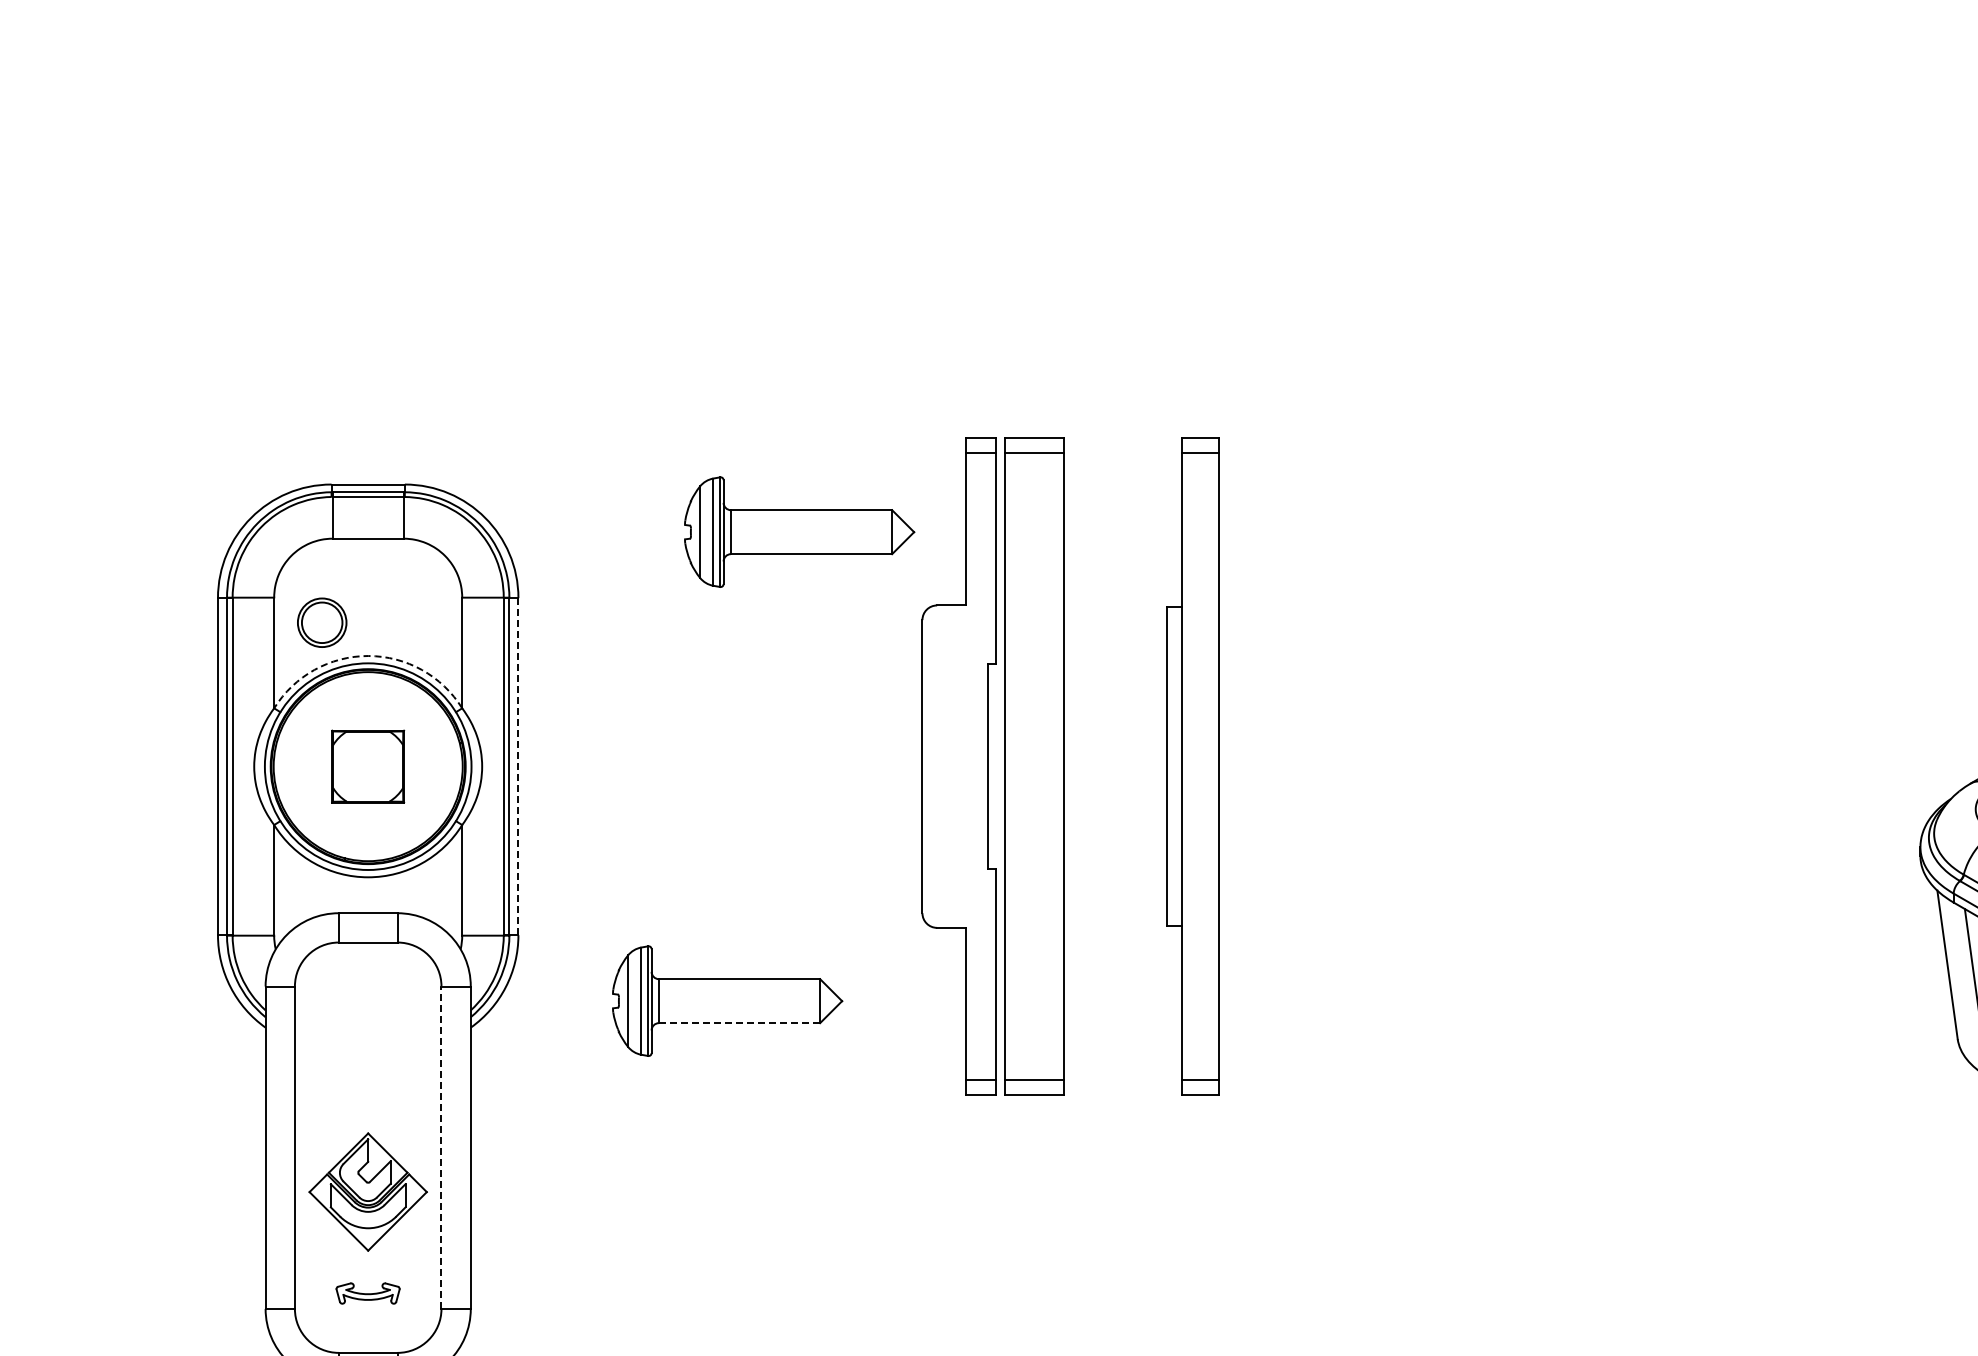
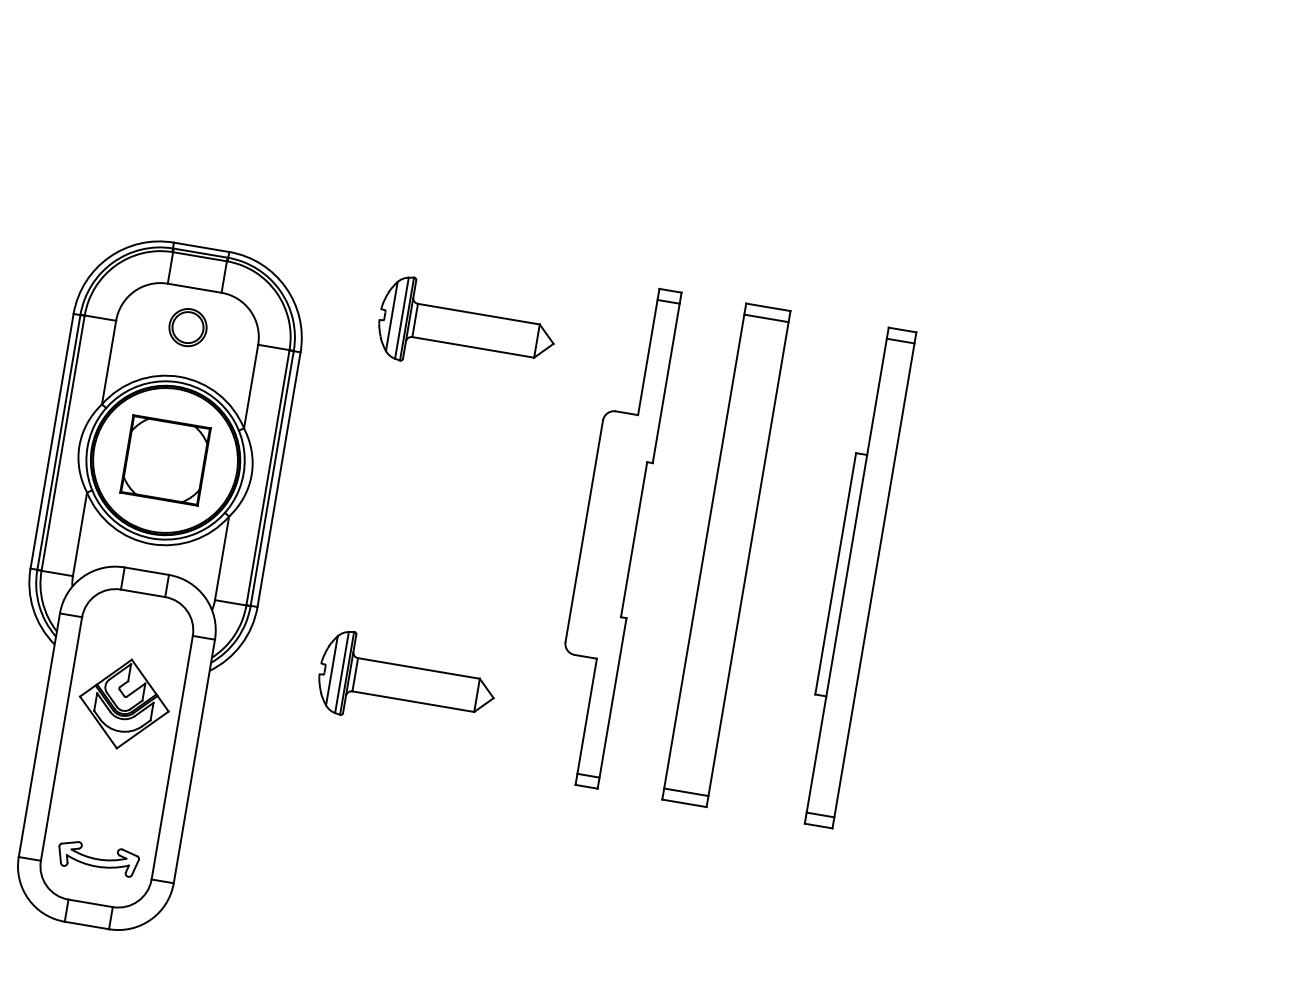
part: (799, 531) -> (467, 328), moved
part: (322, 622) -> (188, 327), moved
arc: (368, 656) -> (179, 377), dashed -> solid
part: (367, 766) -> (165, 460), size x1.43
line: (518, 766) -> (279, 479), dashed -> solid
part: (1034, 766) -> (726, 555), moved
part: (1192, 766) -> (854, 576), moved
line: (739, 1023) -> (413, 701), dashed -> solid
line: (441, 1147) -> (172, 757), dashed -> solid
part: (367, 1191) -> (123, 703), moved
part: (367, 1293) -> (97, 858), size x1.67

